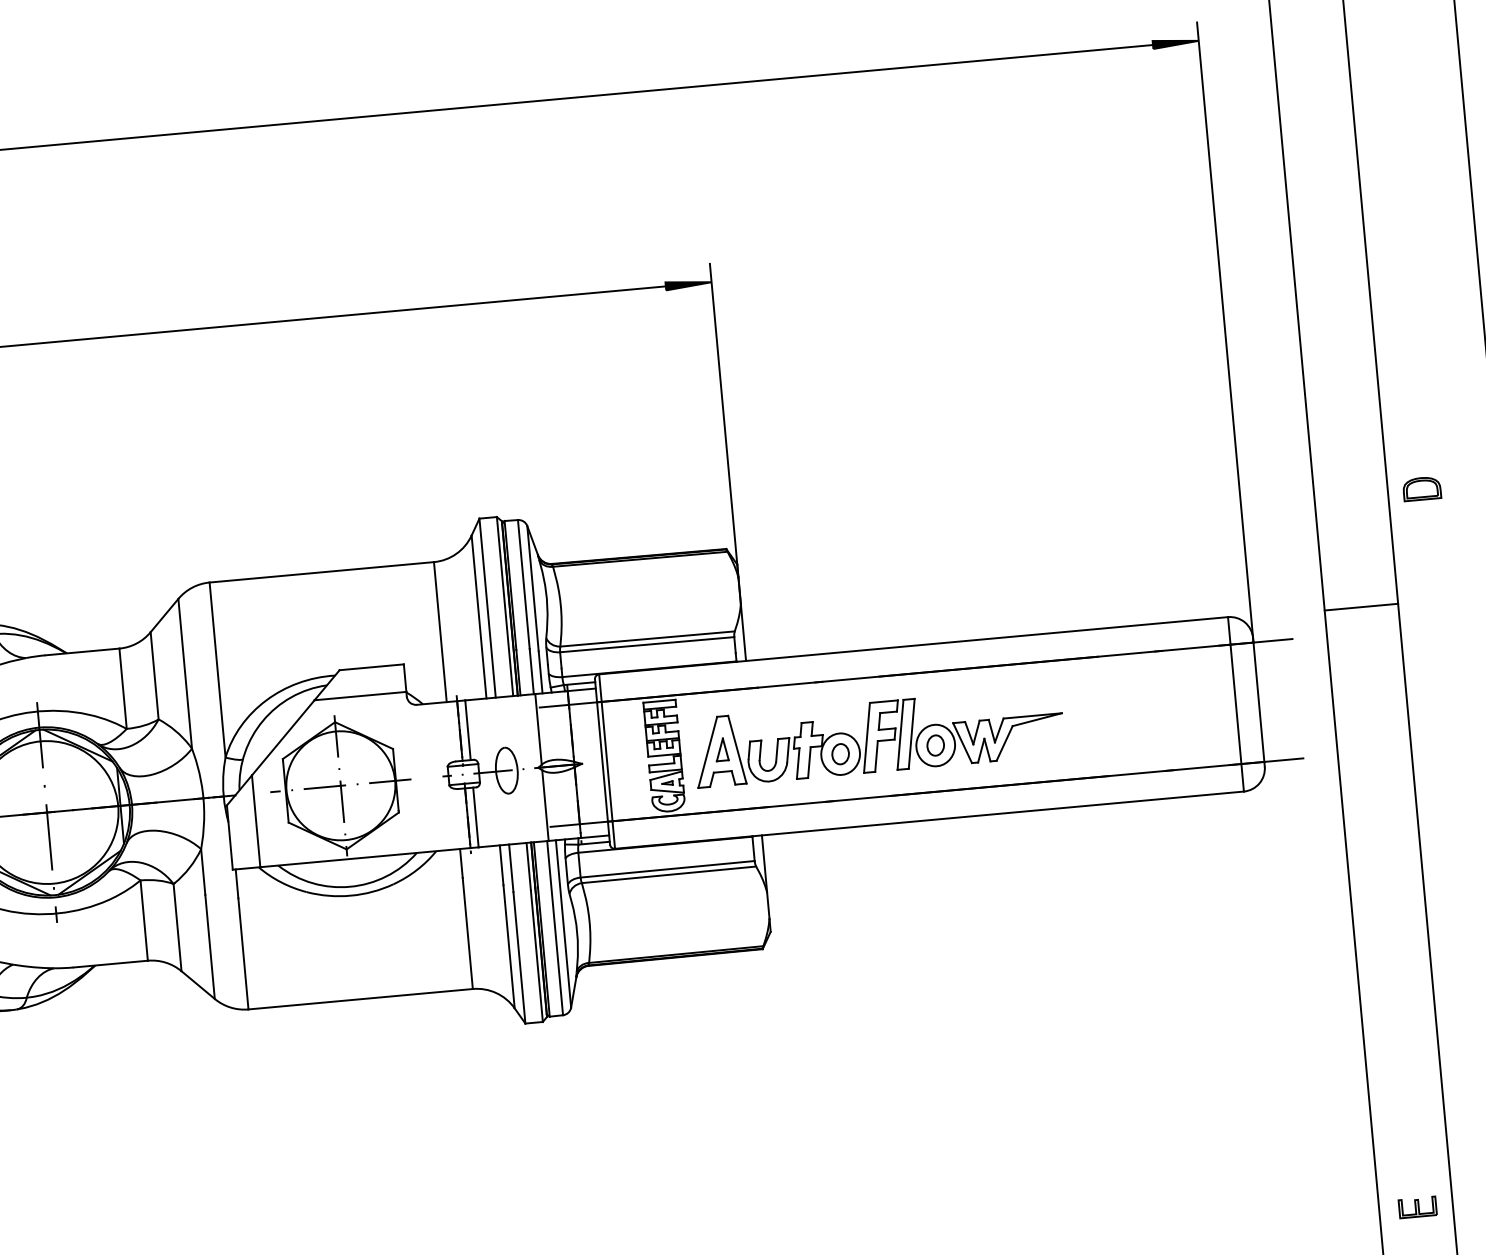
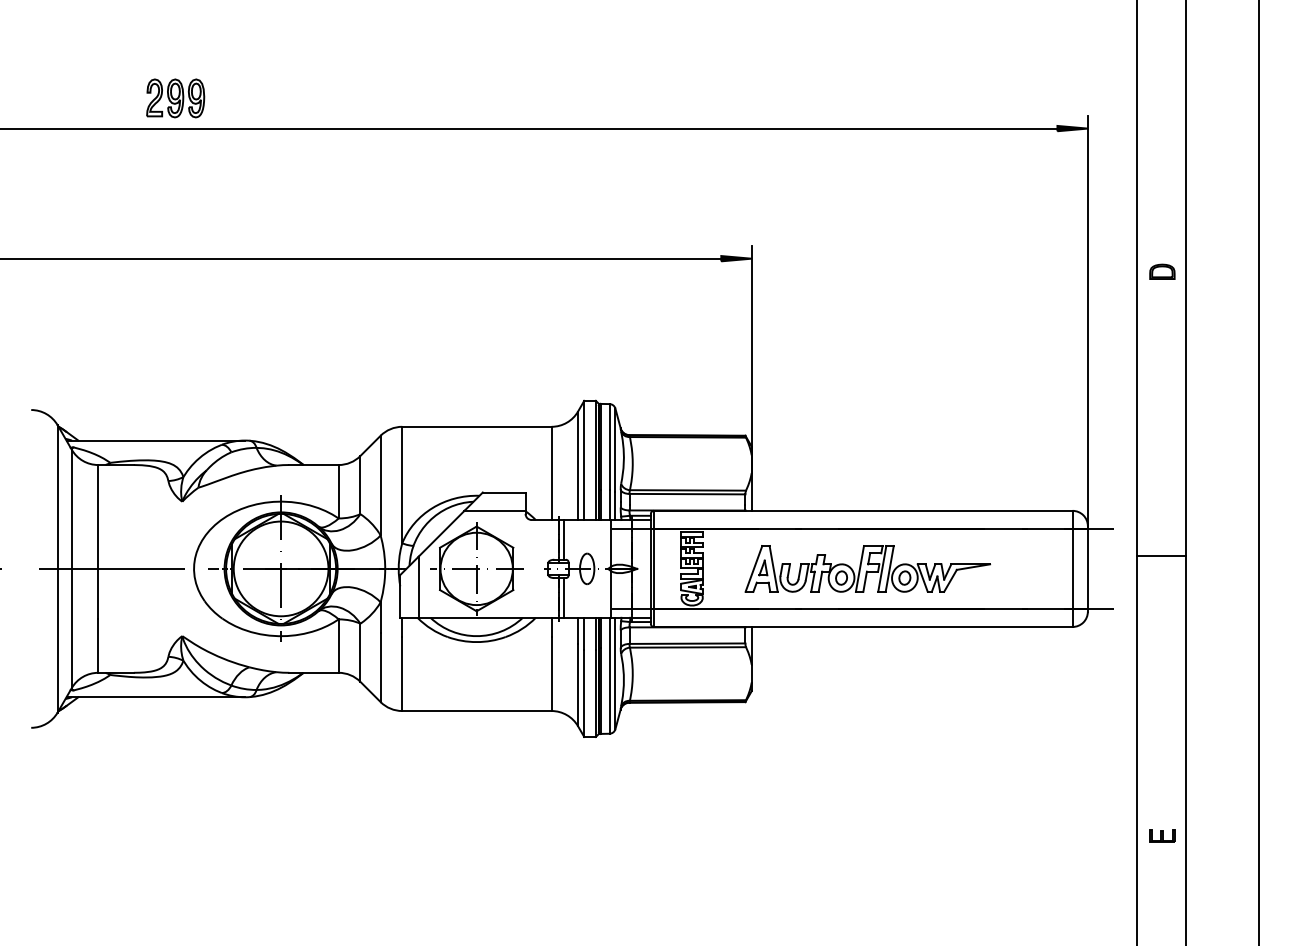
part: (1422, 488) -> (1162, 271), moved
line: (1360, 607) -> (1160, 556), moved
part: (878, 736) -> (867, 568), moved
part: (1417, 1206) -> (1162, 835), moved

